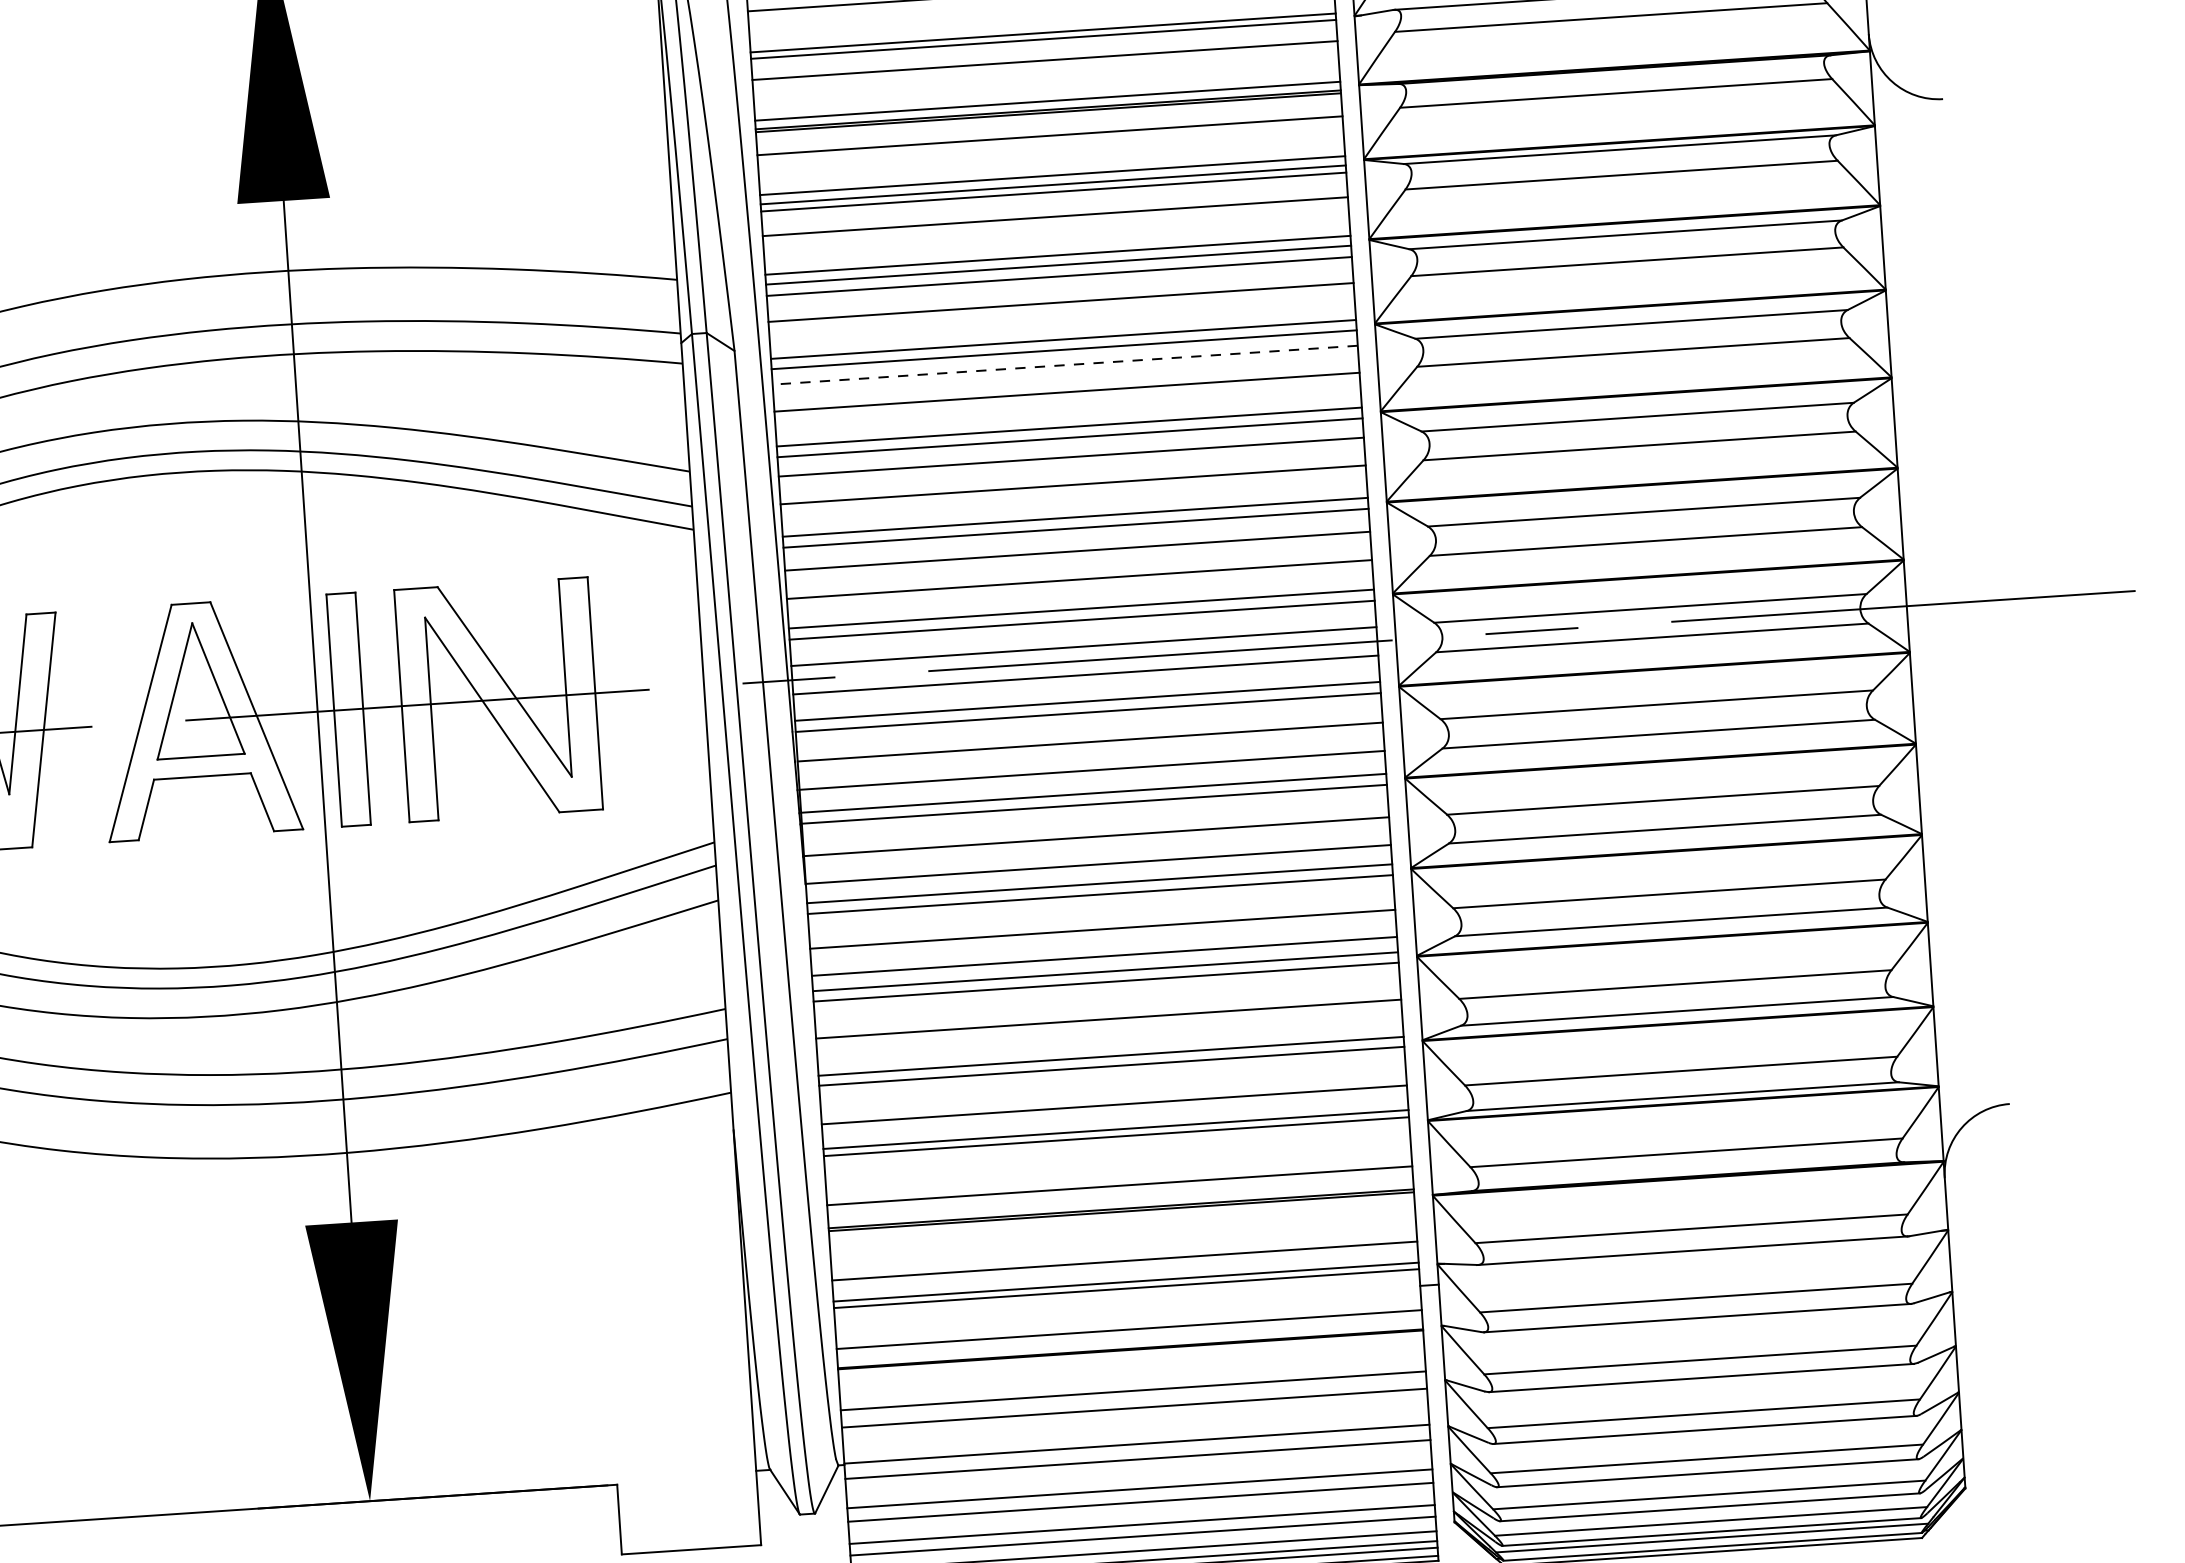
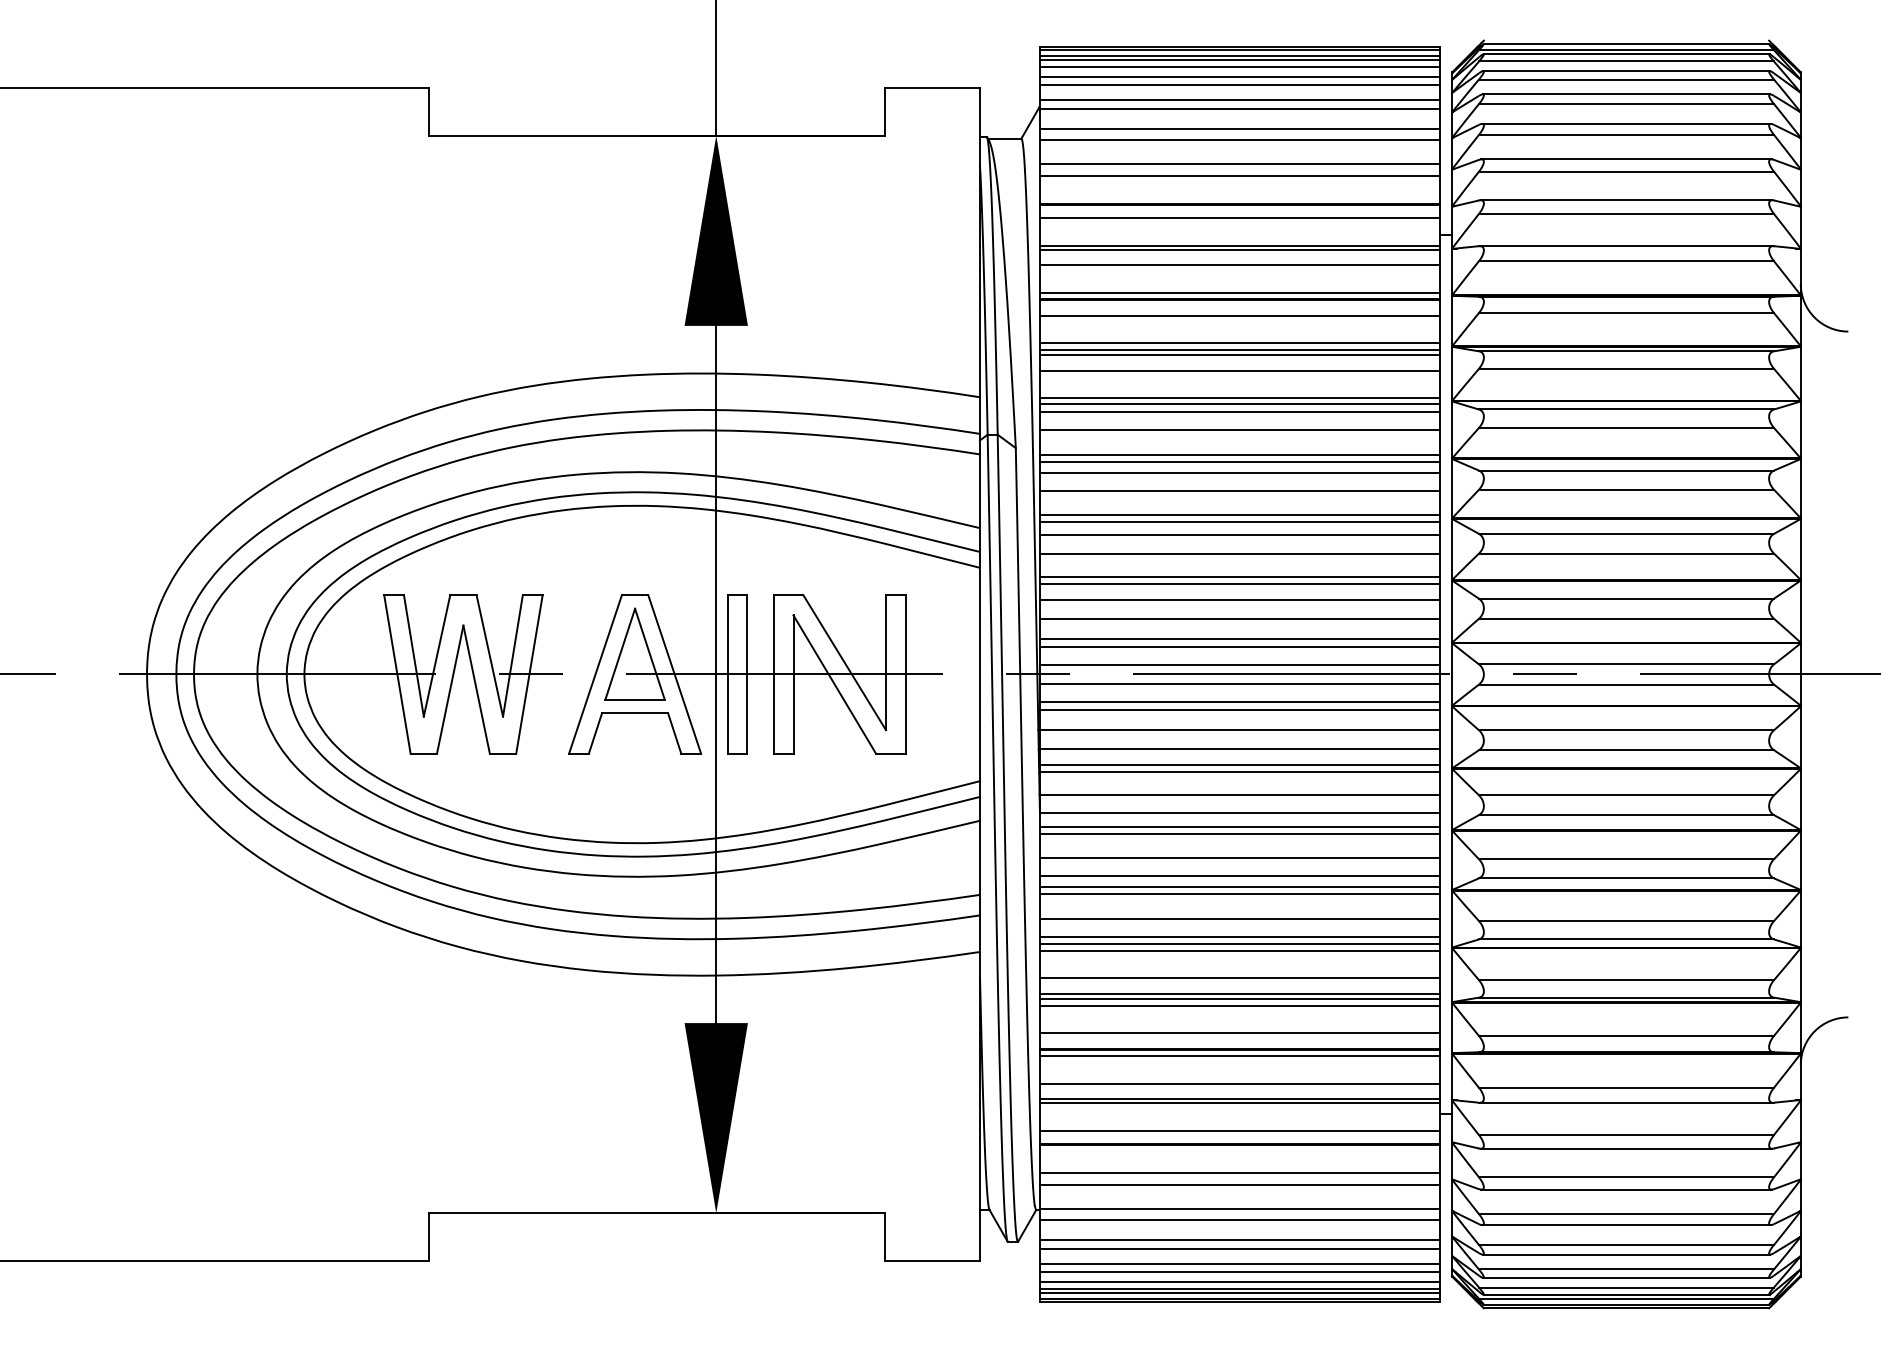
line: (1064, 364) -> (1239, 472), dashed -> solid
line: (1109, 1044) -> (1239, 936), added
line: (1116, 1145) -> (1239, 1005), added
line: (1121, 1220) -> (1239, 1056), added

